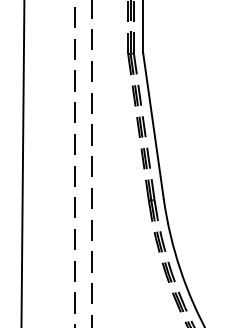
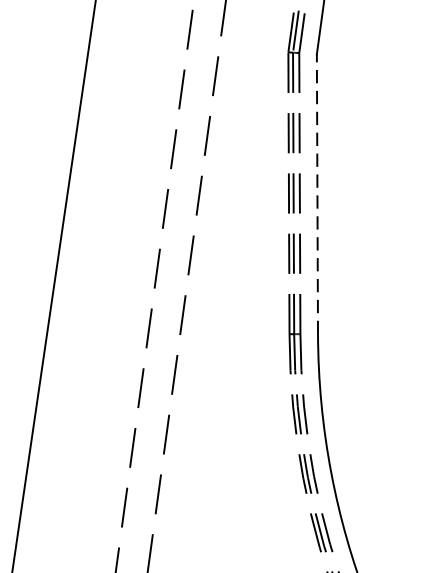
line: (153, 125) -> (317, 193), solid -> dashed

